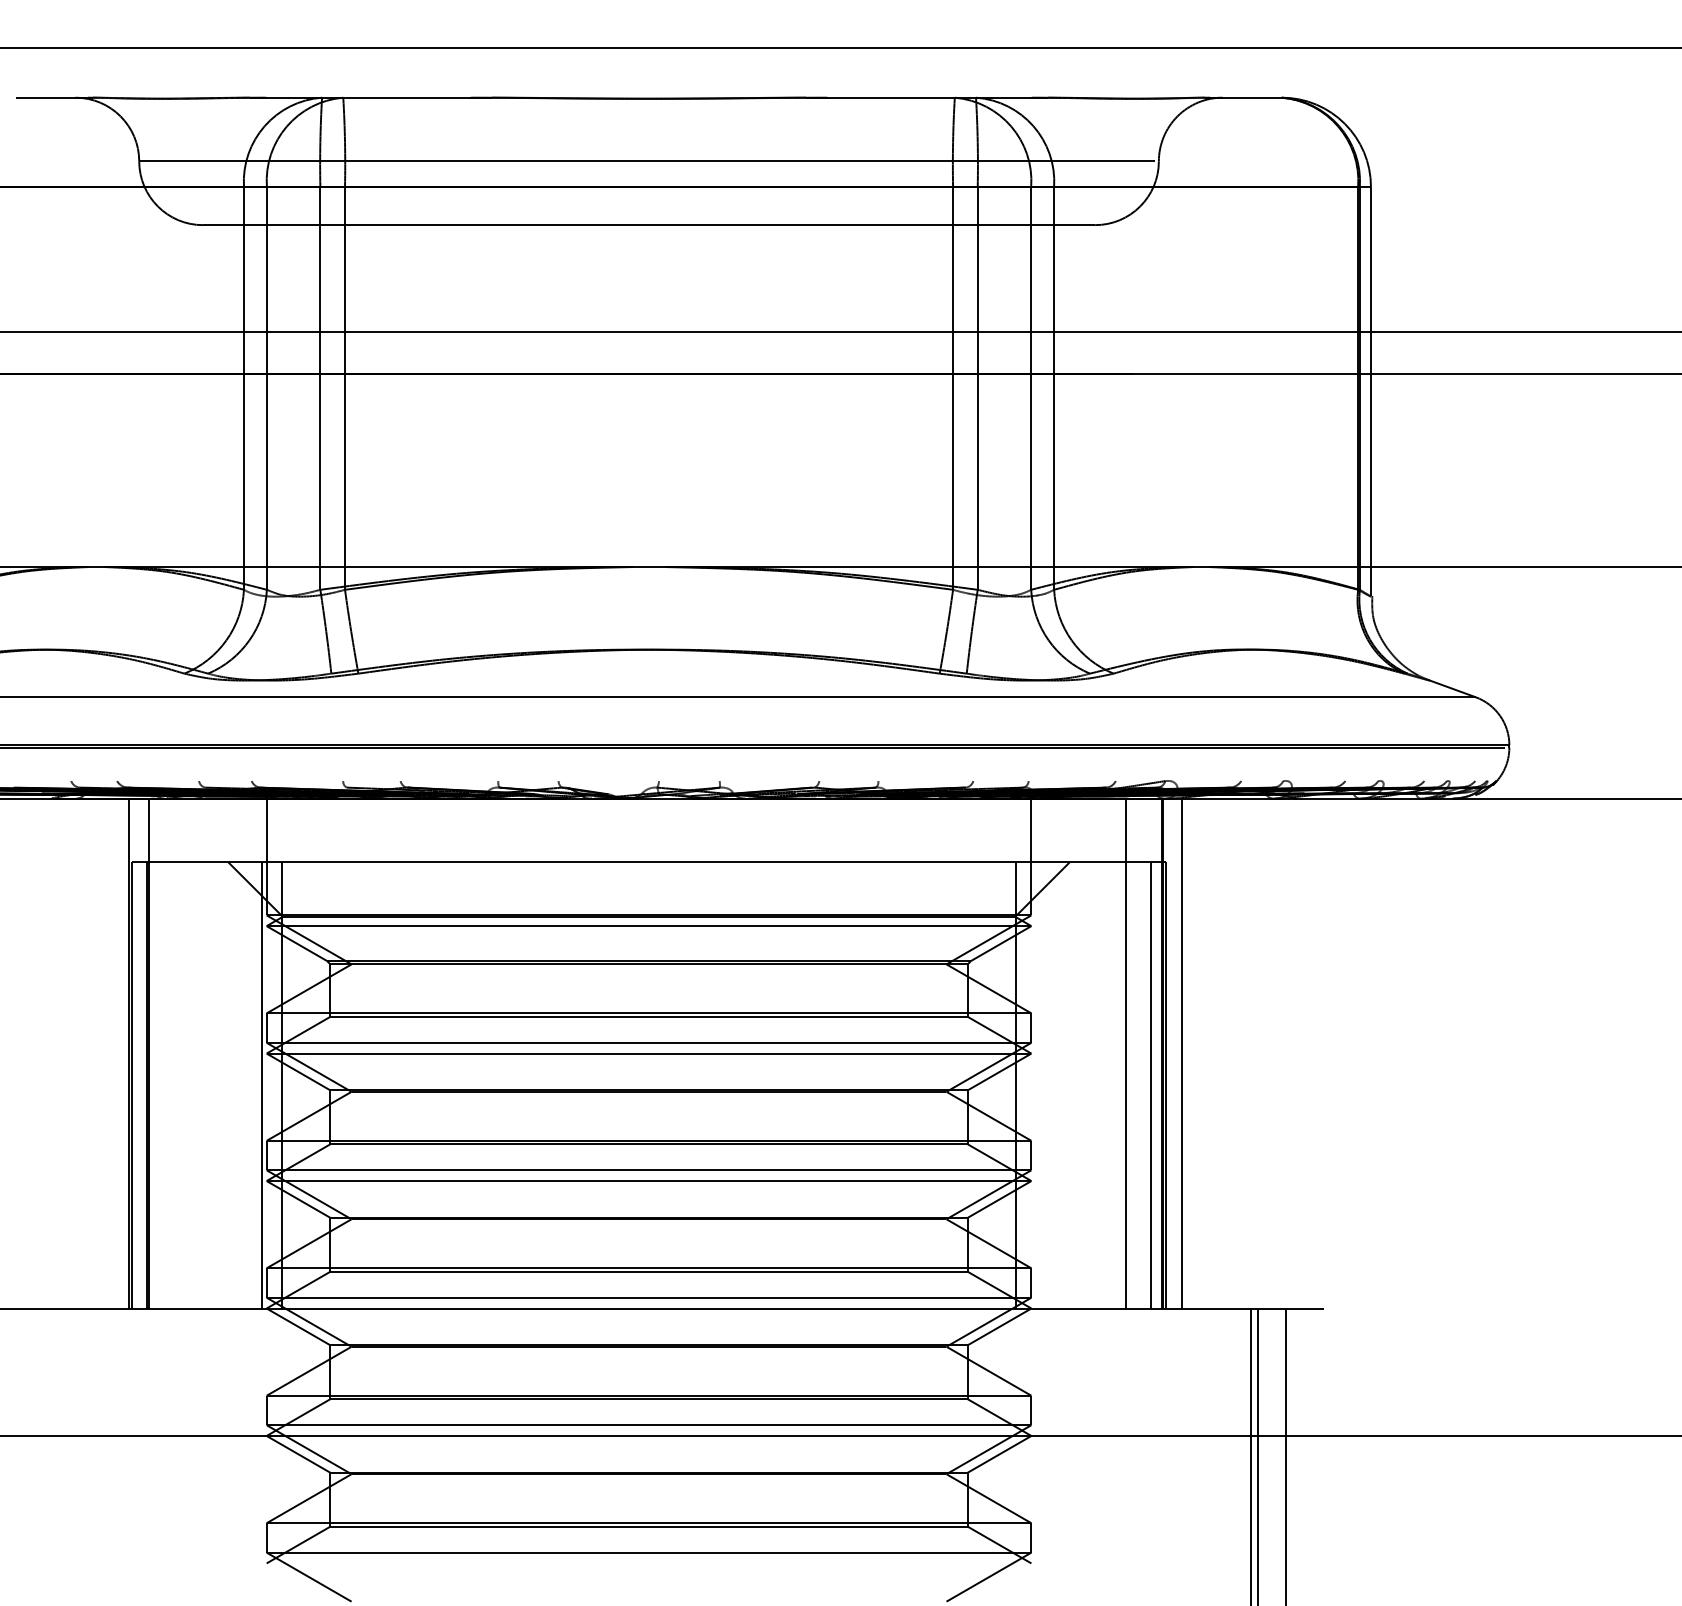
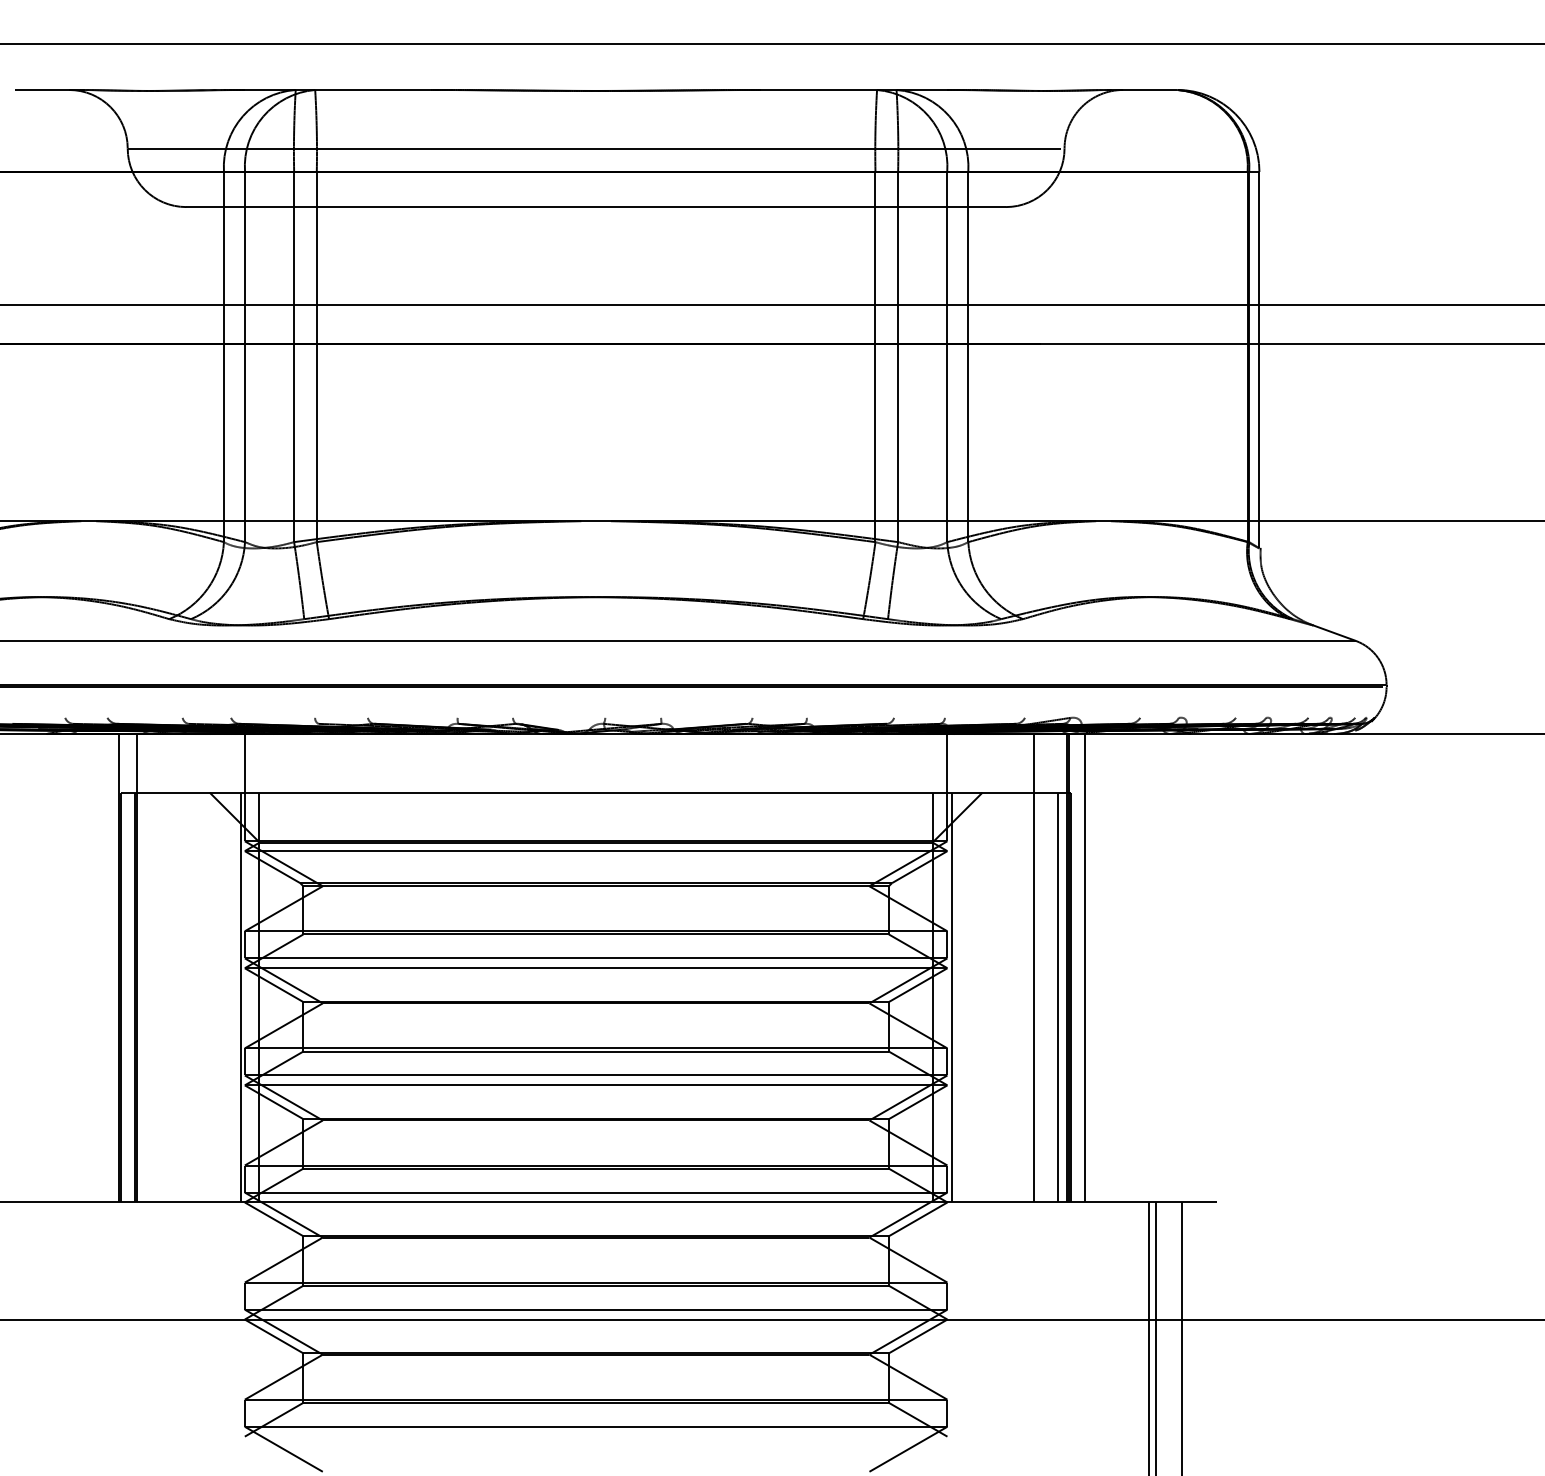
line: (1035, 1085) -> (951, 997), added

